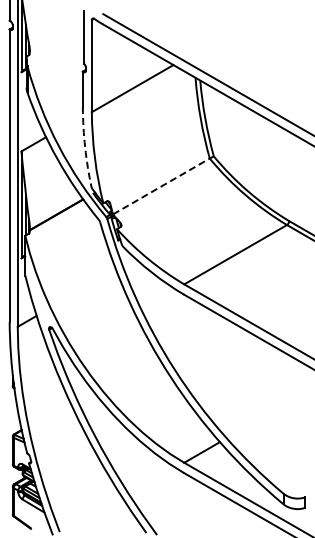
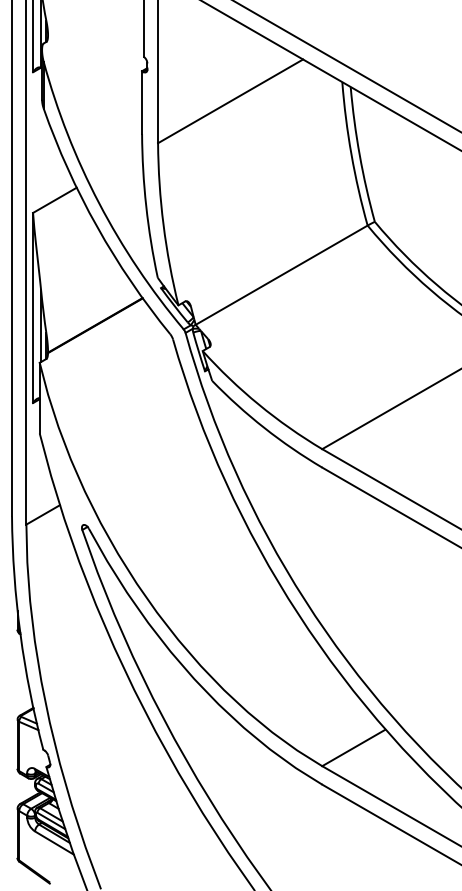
arc: (85, 147) -> (146, 205), dashed -> solid
line: (161, 186) -> (281, 275), dashed -> solid

